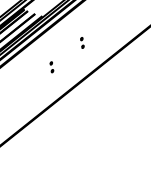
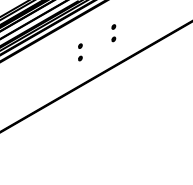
part: (81, 42) -> (113, 32), size x1.6
part: (51, 67) -> (80, 52), size x1.6

